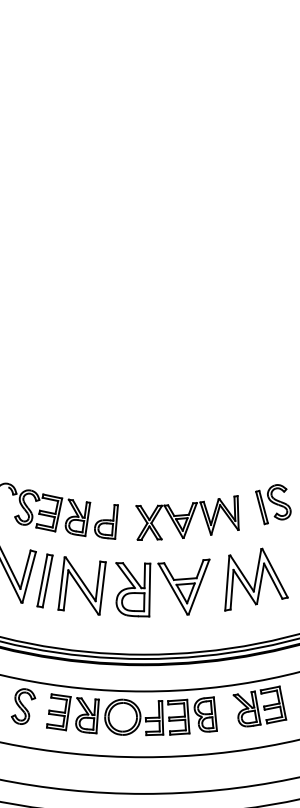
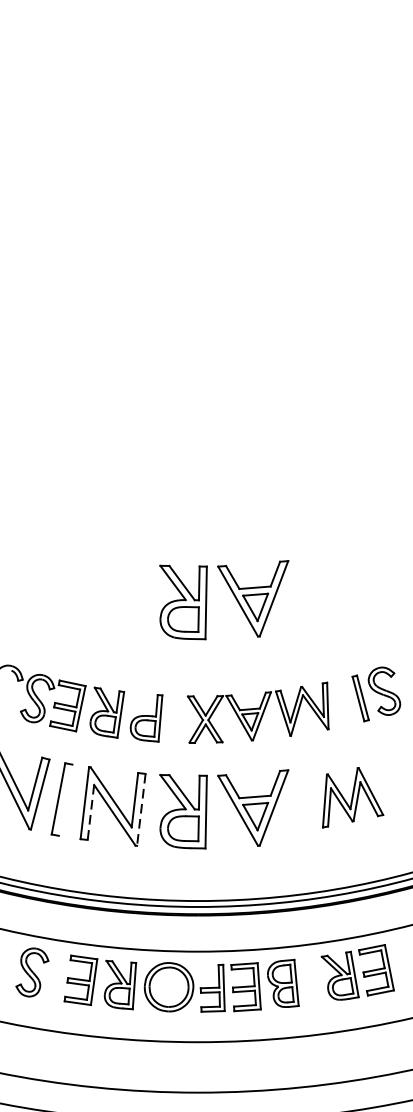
part: (168, 431) -> (231, 593), added
part: (256, 579) -> (353, 797), size x0.7
line: (47, 581) -> (65, 800), removed
line: (102, 588) -> (141, 809), solid -> dashed
line: (65, 590) -> (90, 812), solid -> dashed

